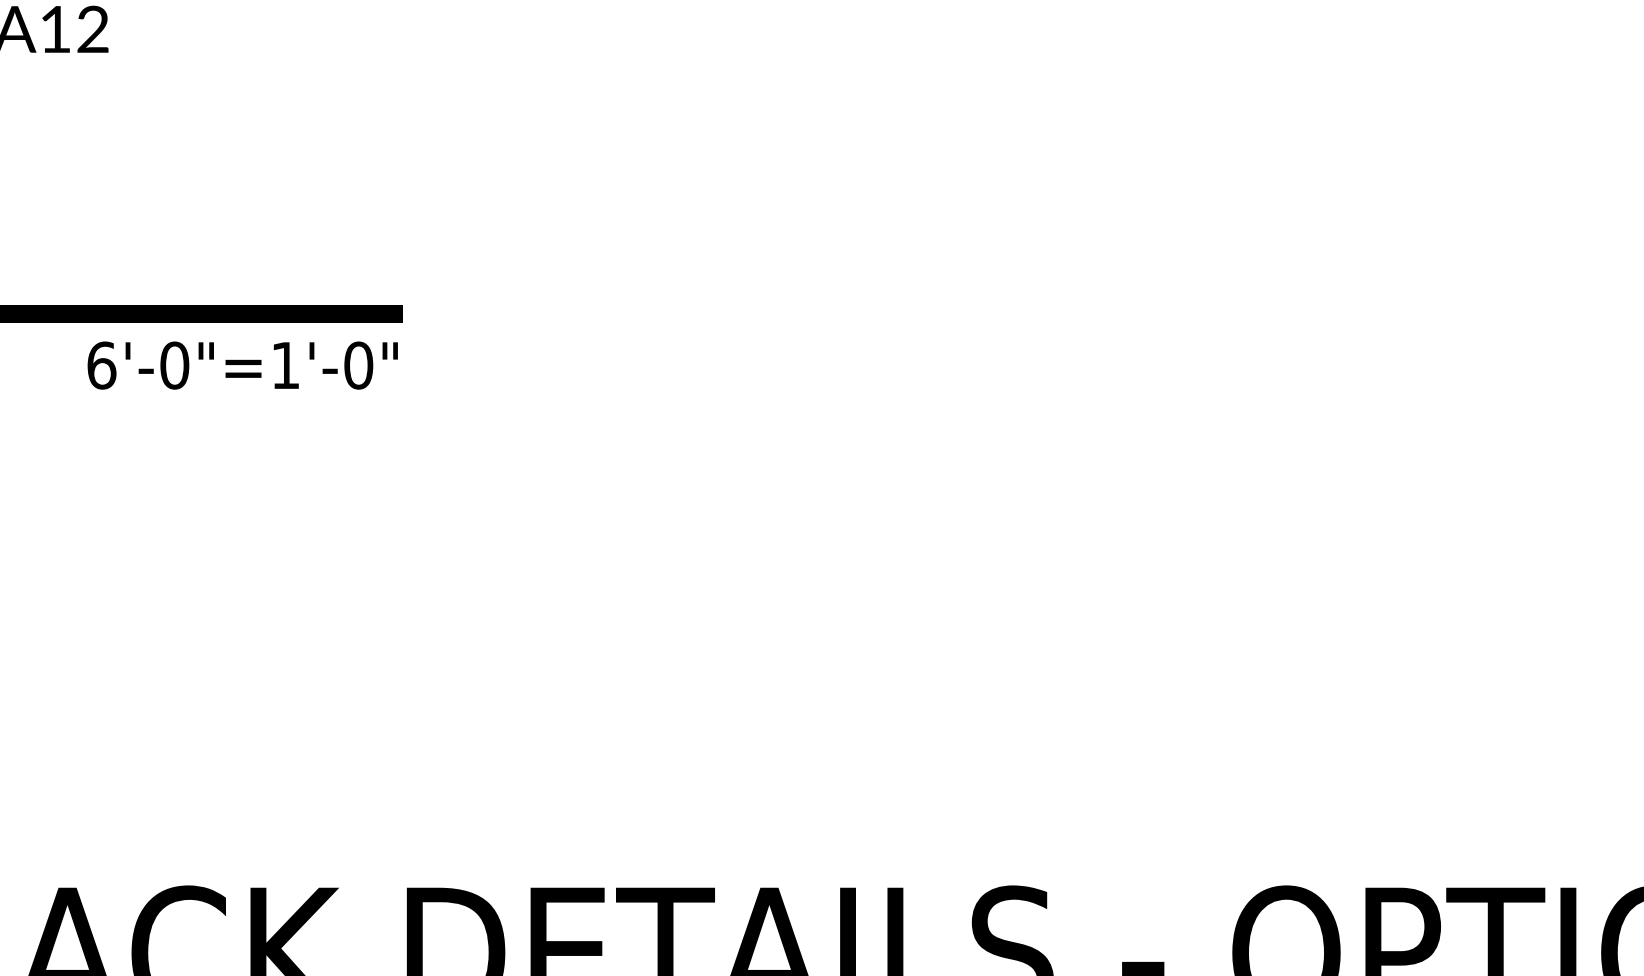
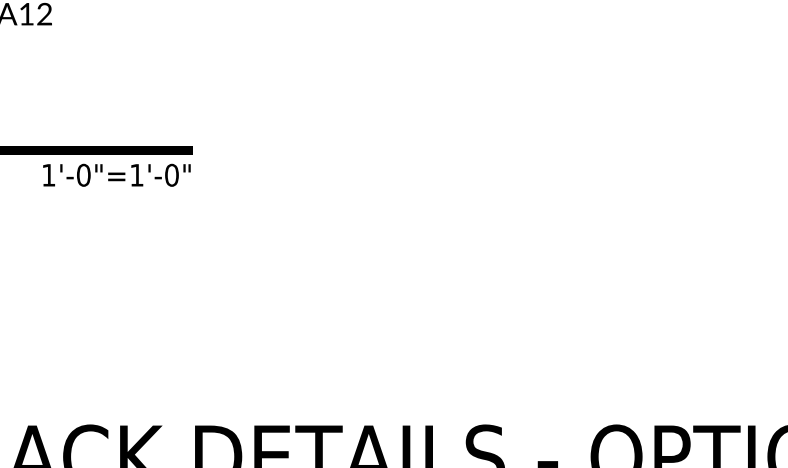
text: (101, 363) -> (48, 174), 6'-0"=1'-0" -> 1'-0"=1'-0"

